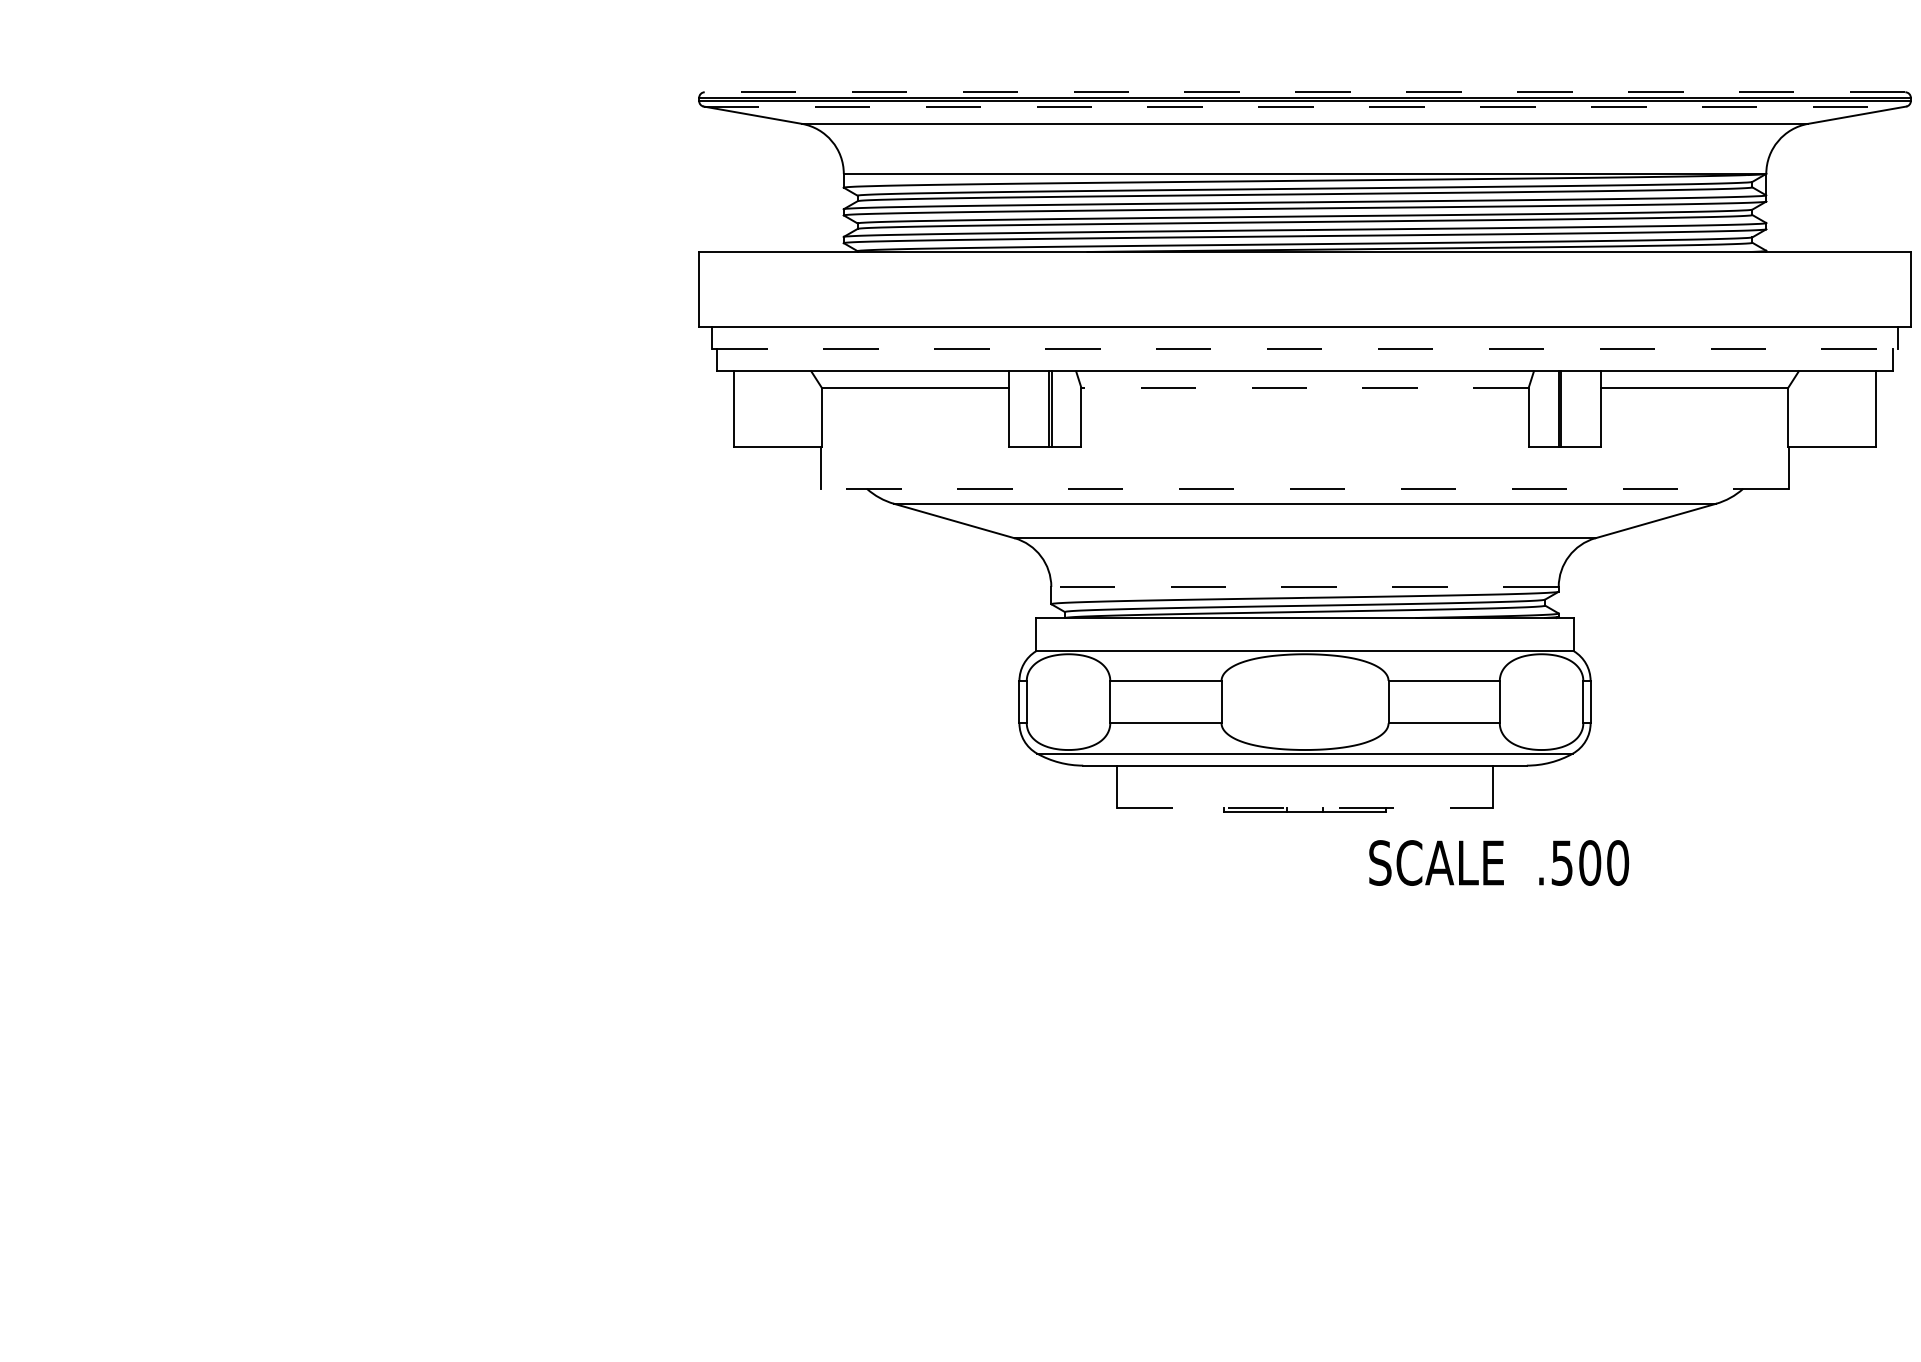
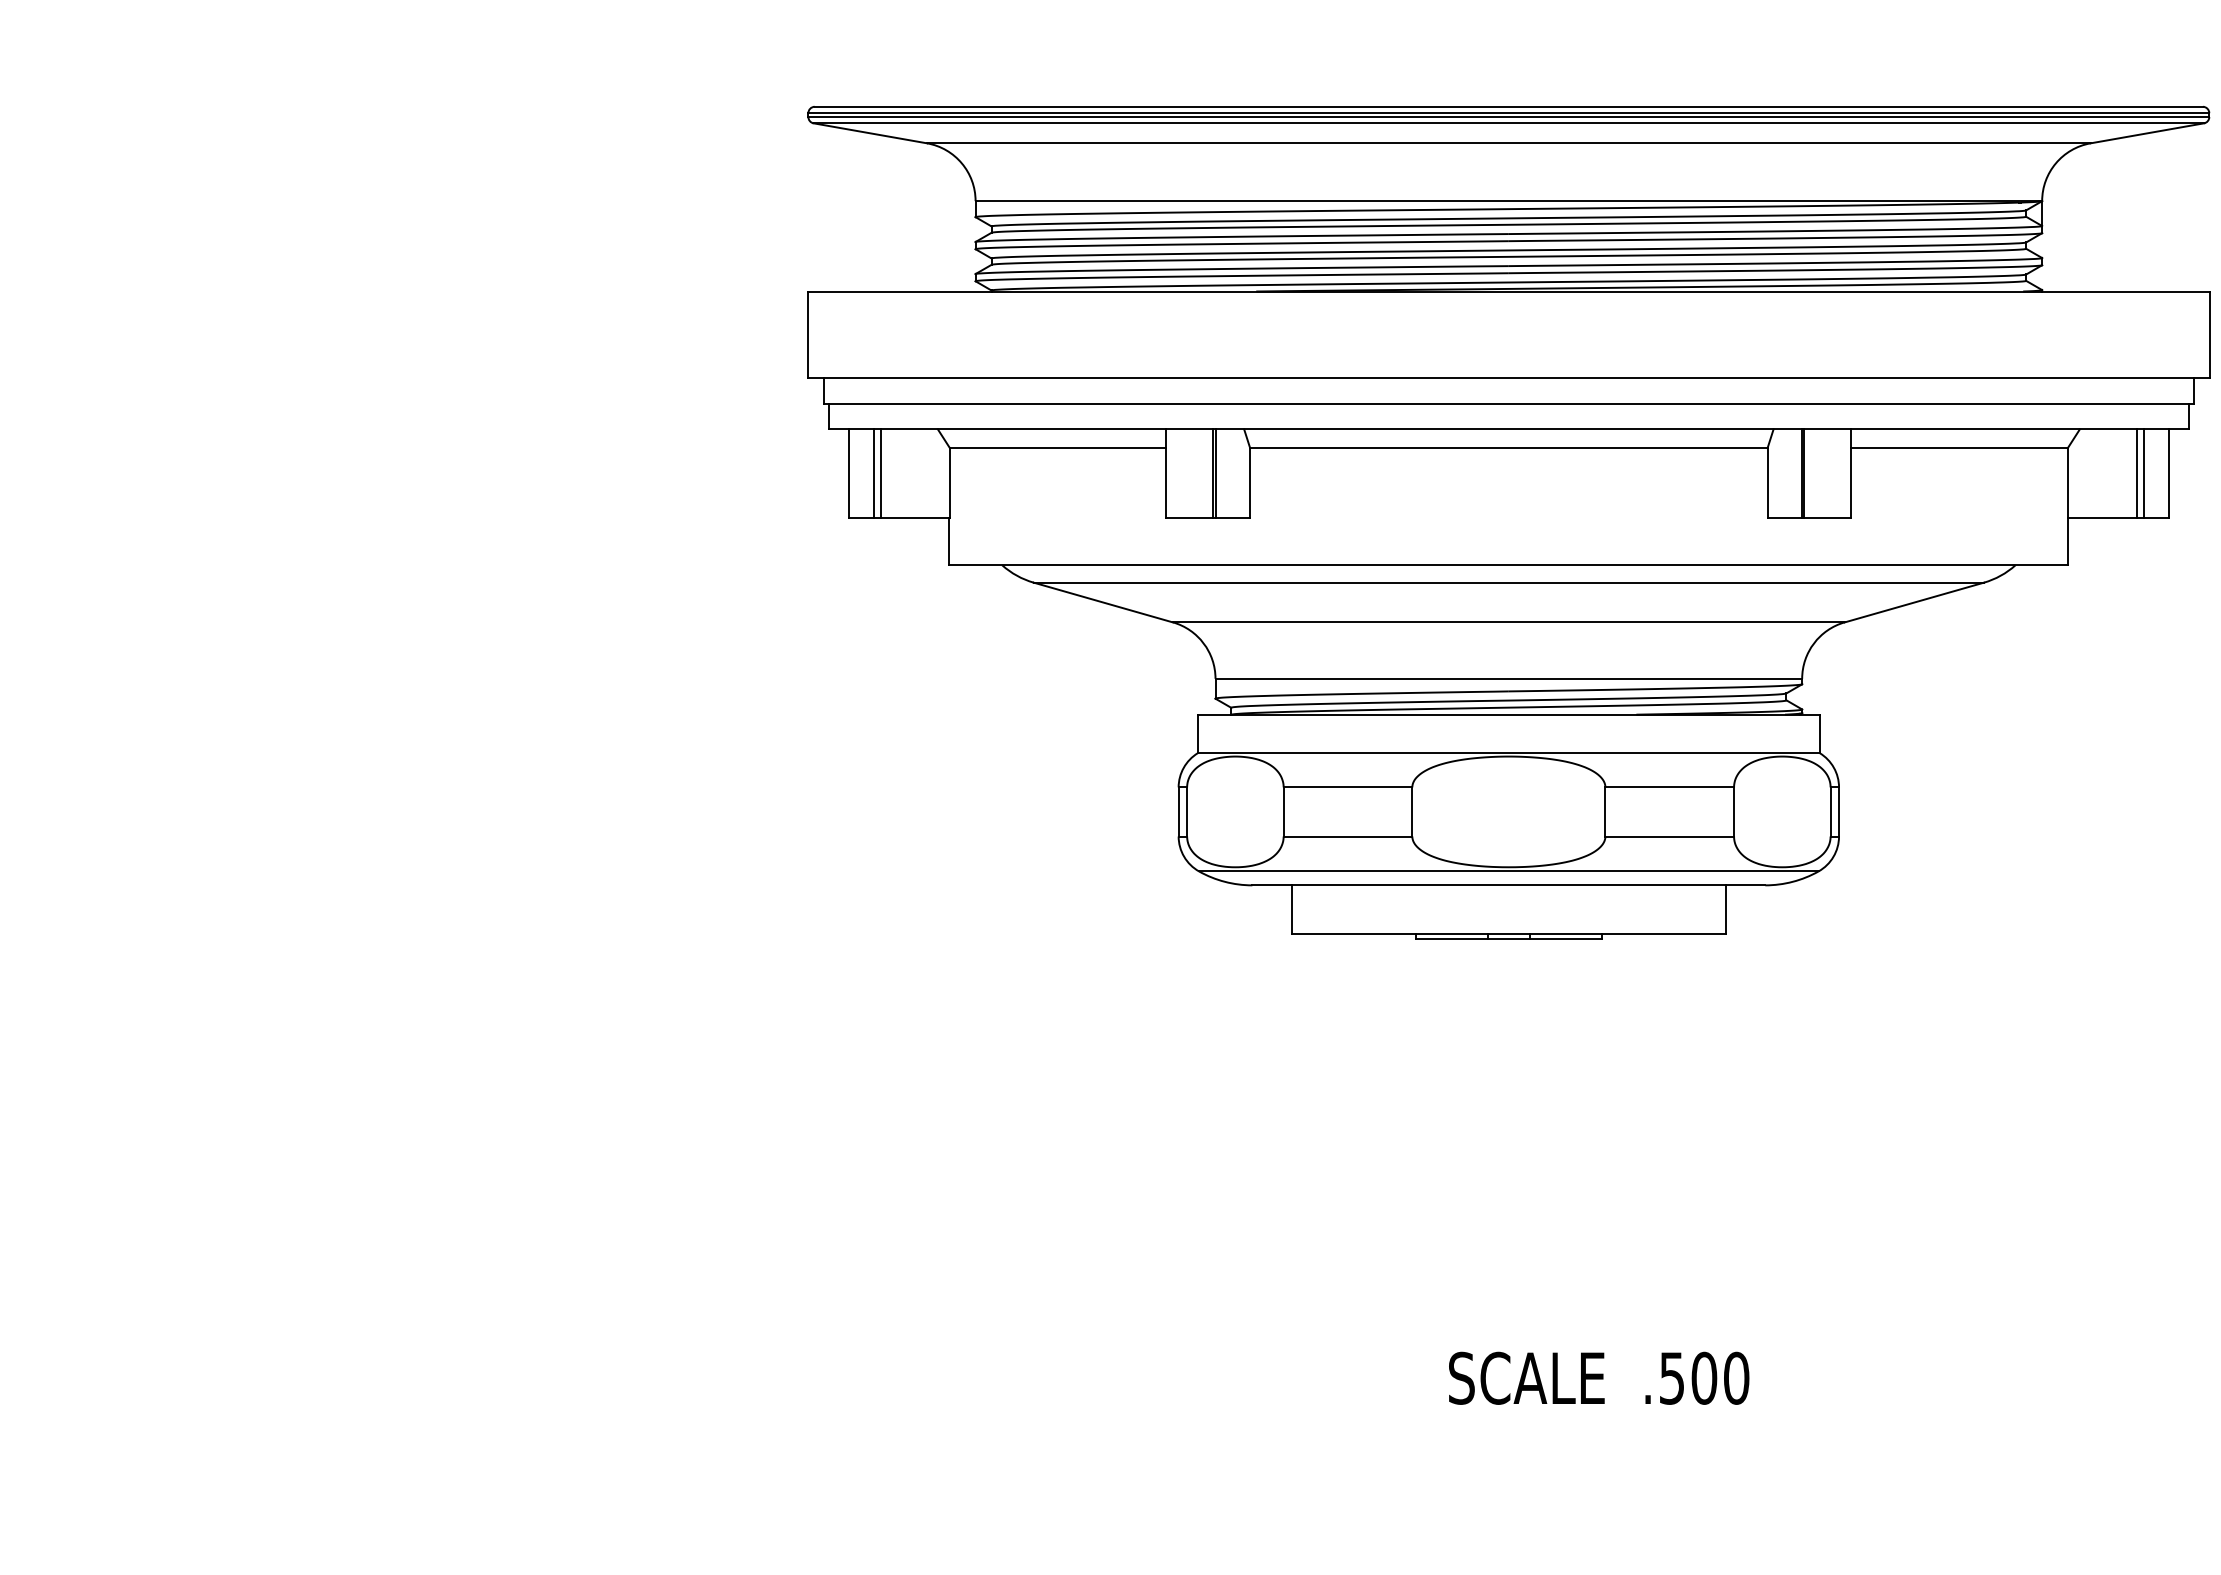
line: (1304, 92) -> (1508, 107), dashed -> solid
line: (1305, 106) -> (1509, 123), dashed -> solid
line: (1305, 349) -> (1509, 404), dashed -> solid
line: (1305, 387) -> (1509, 448), dashed -> solid
line: (756, 409) -> (874, 473), added
line: (762, 409) -> (881, 473), added
line: (1848, 409) -> (2137, 473), added
line: (1854, 409) -> (2144, 473), added
line: (1305, 488) -> (1509, 564), dashed -> solid
line: (1305, 586) -> (1509, 678), dashed -> solid
line: (1305, 807) -> (1509, 933), dashed -> solid
text: (1499, 862) -> (1599, 1377), moved

